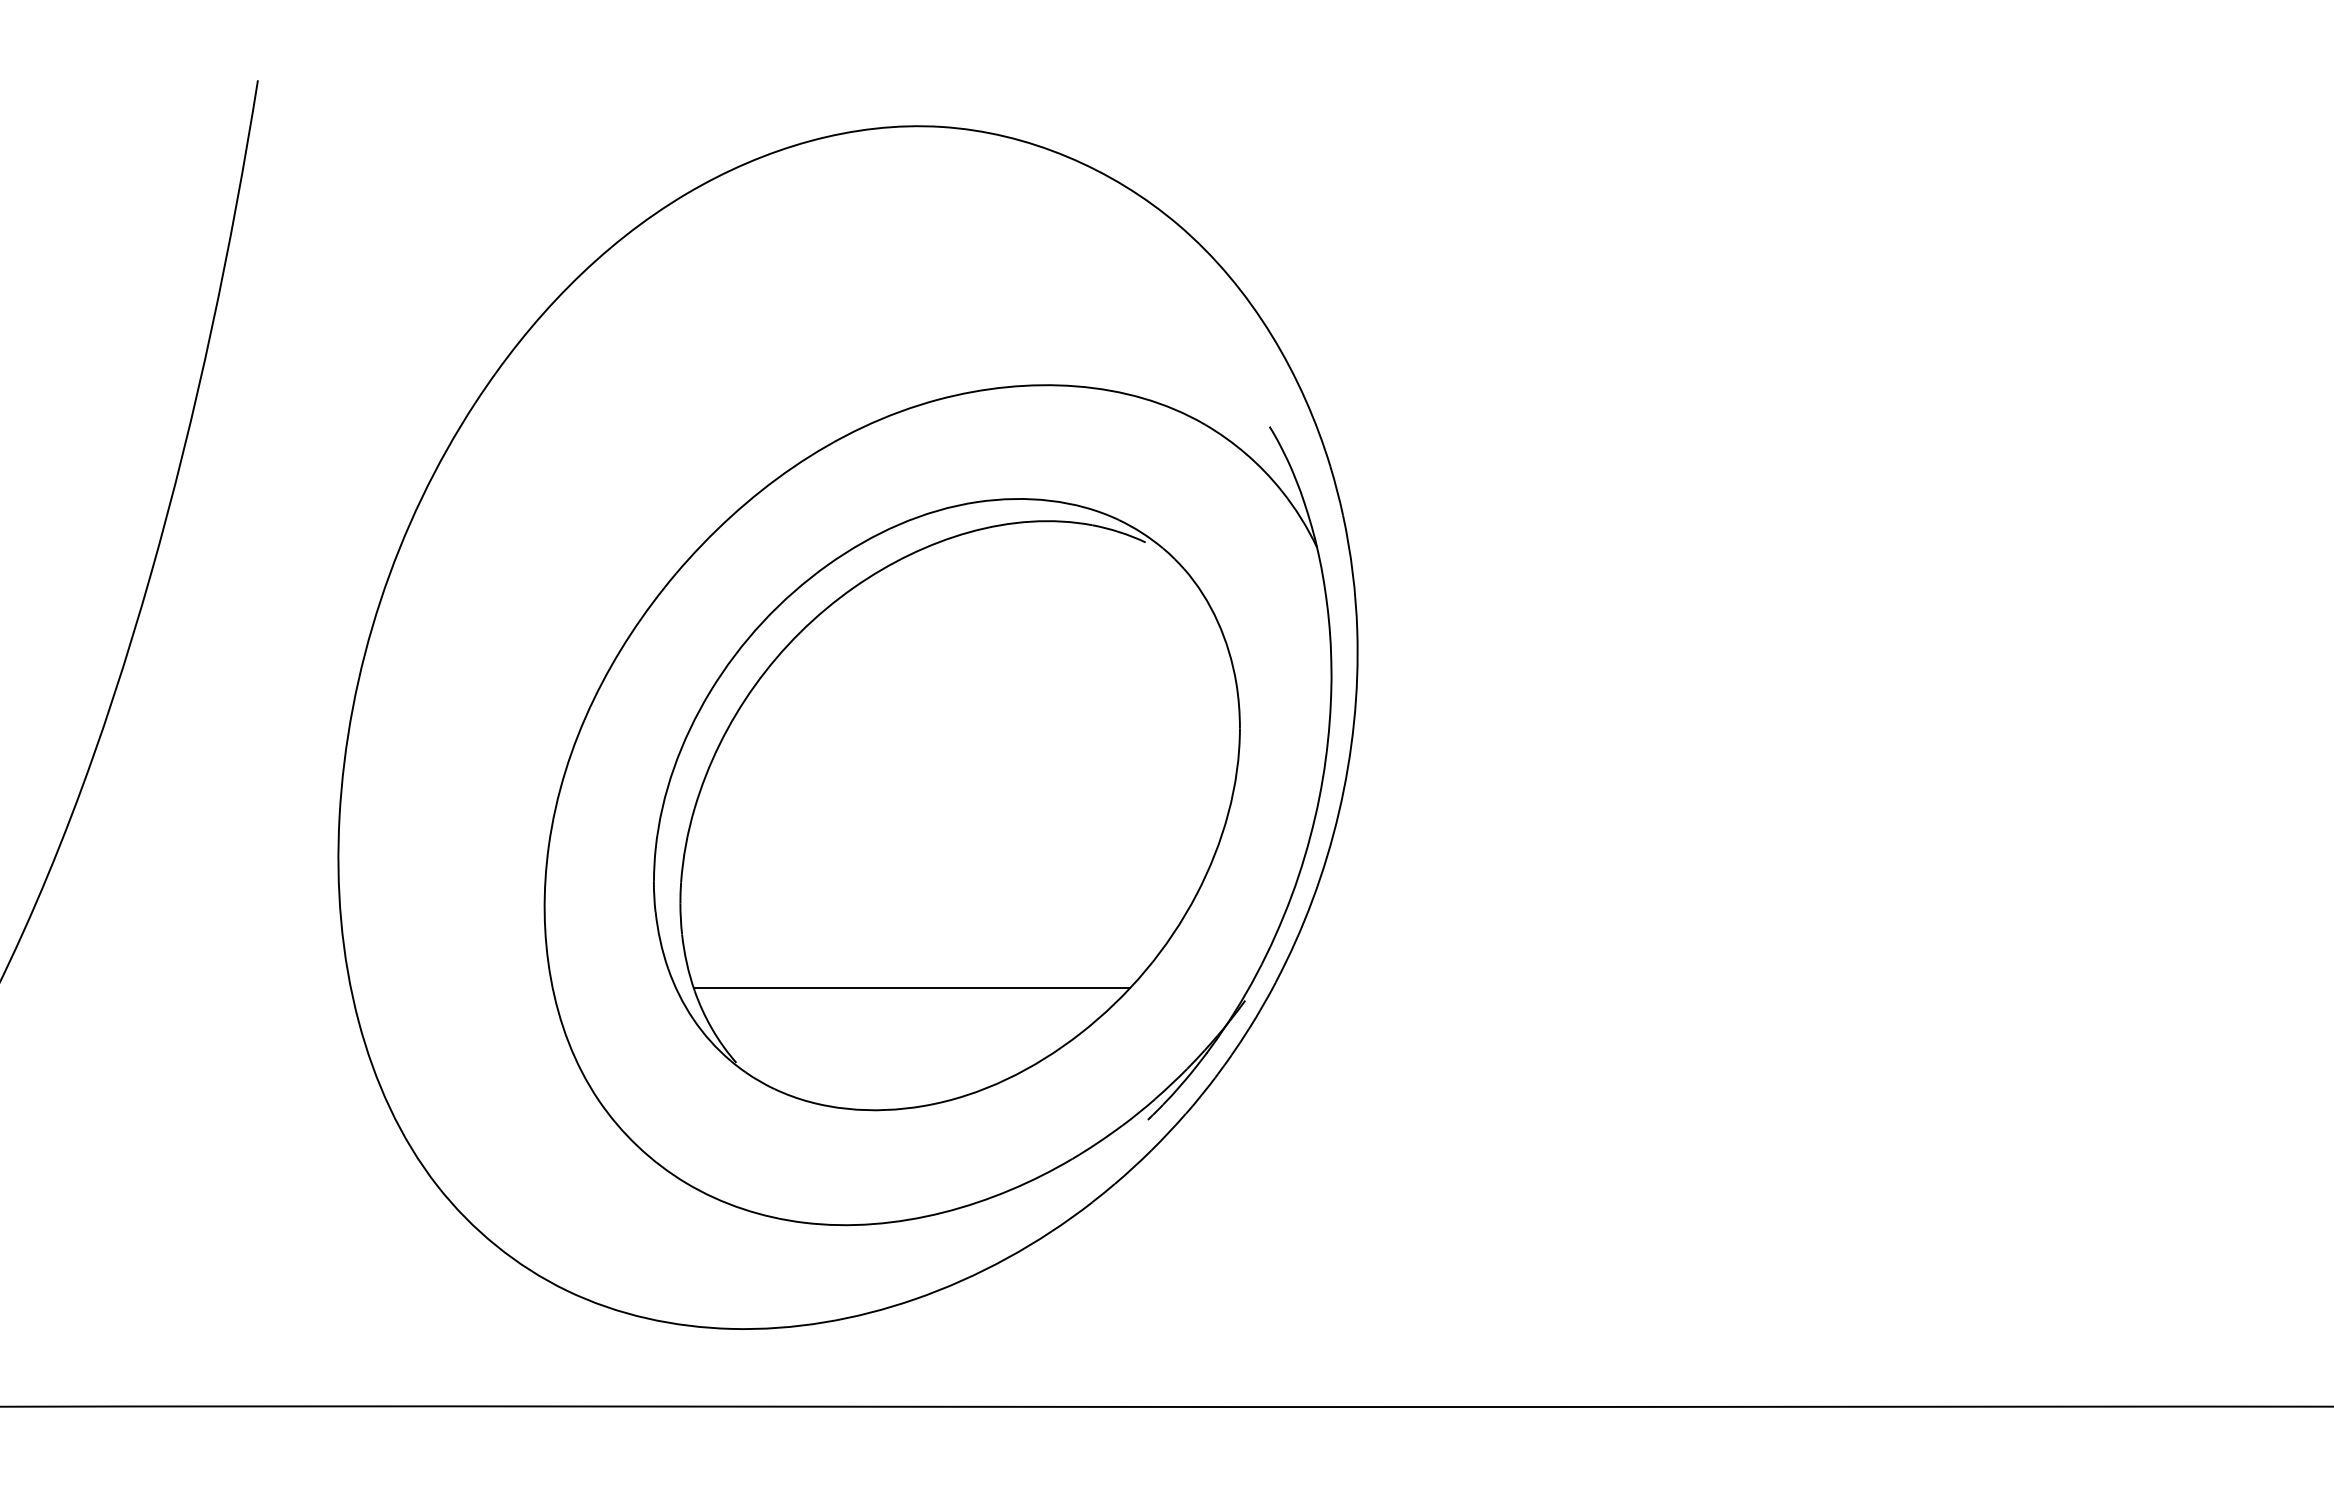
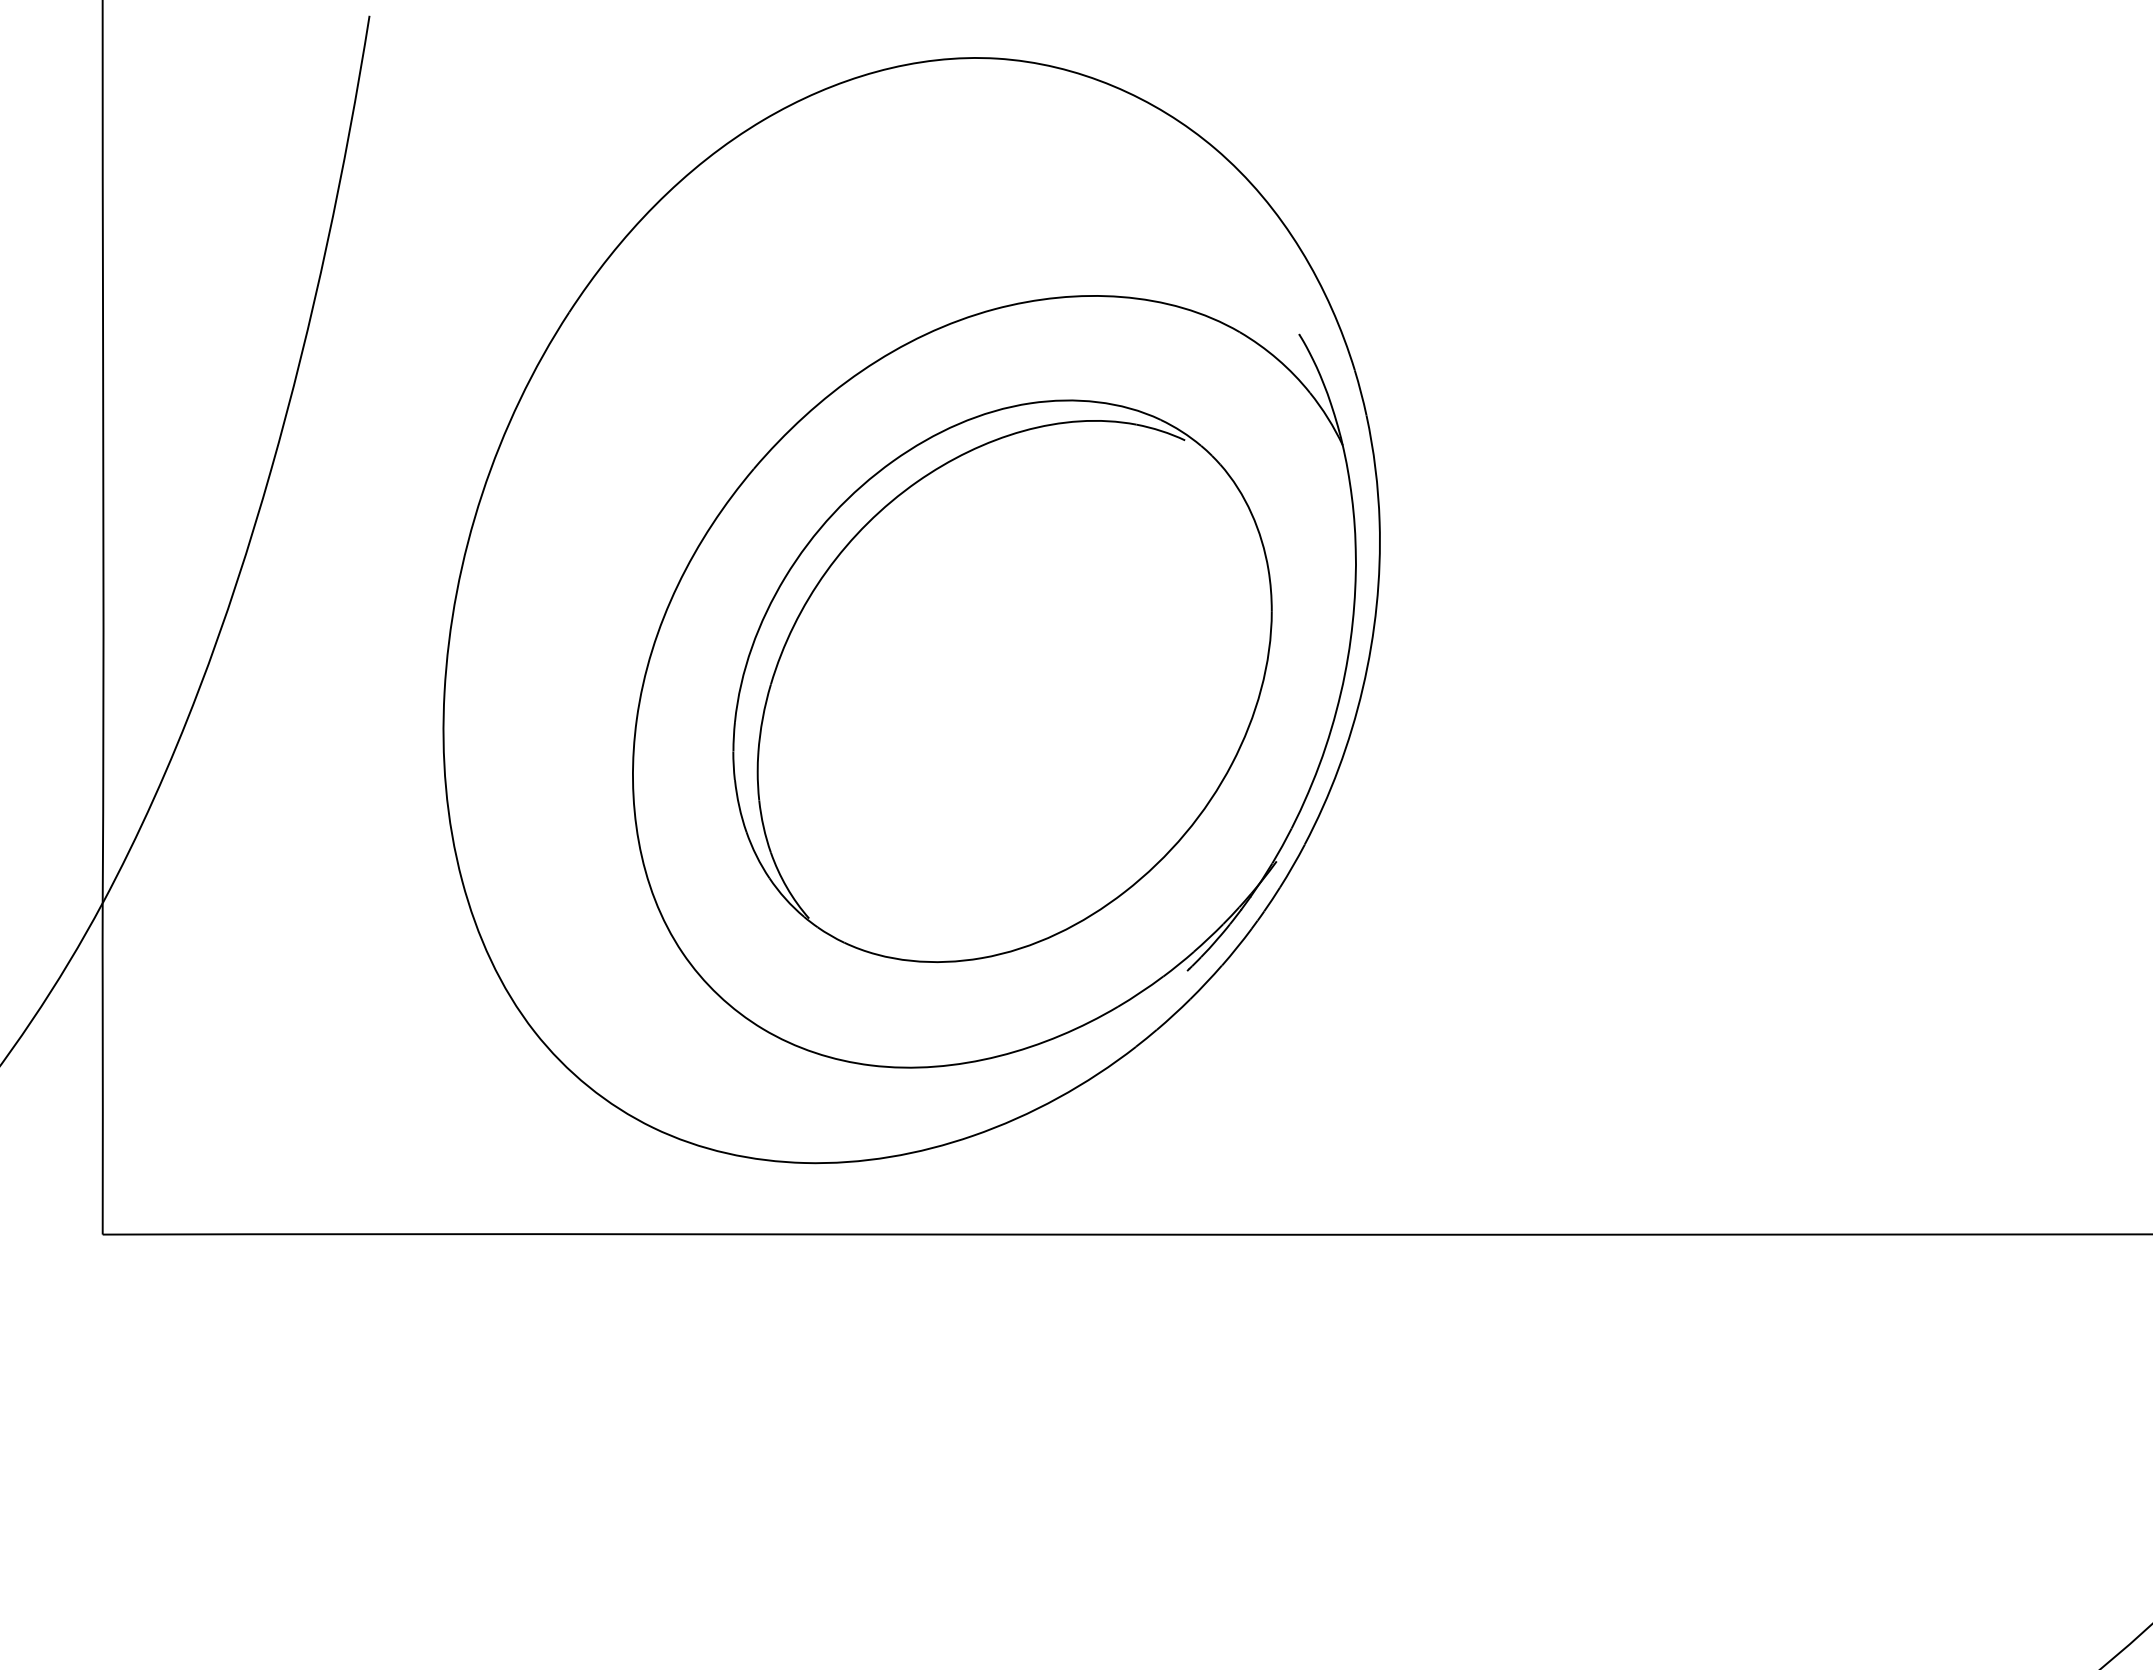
line: (912, 987) -> (970, 849), removed

